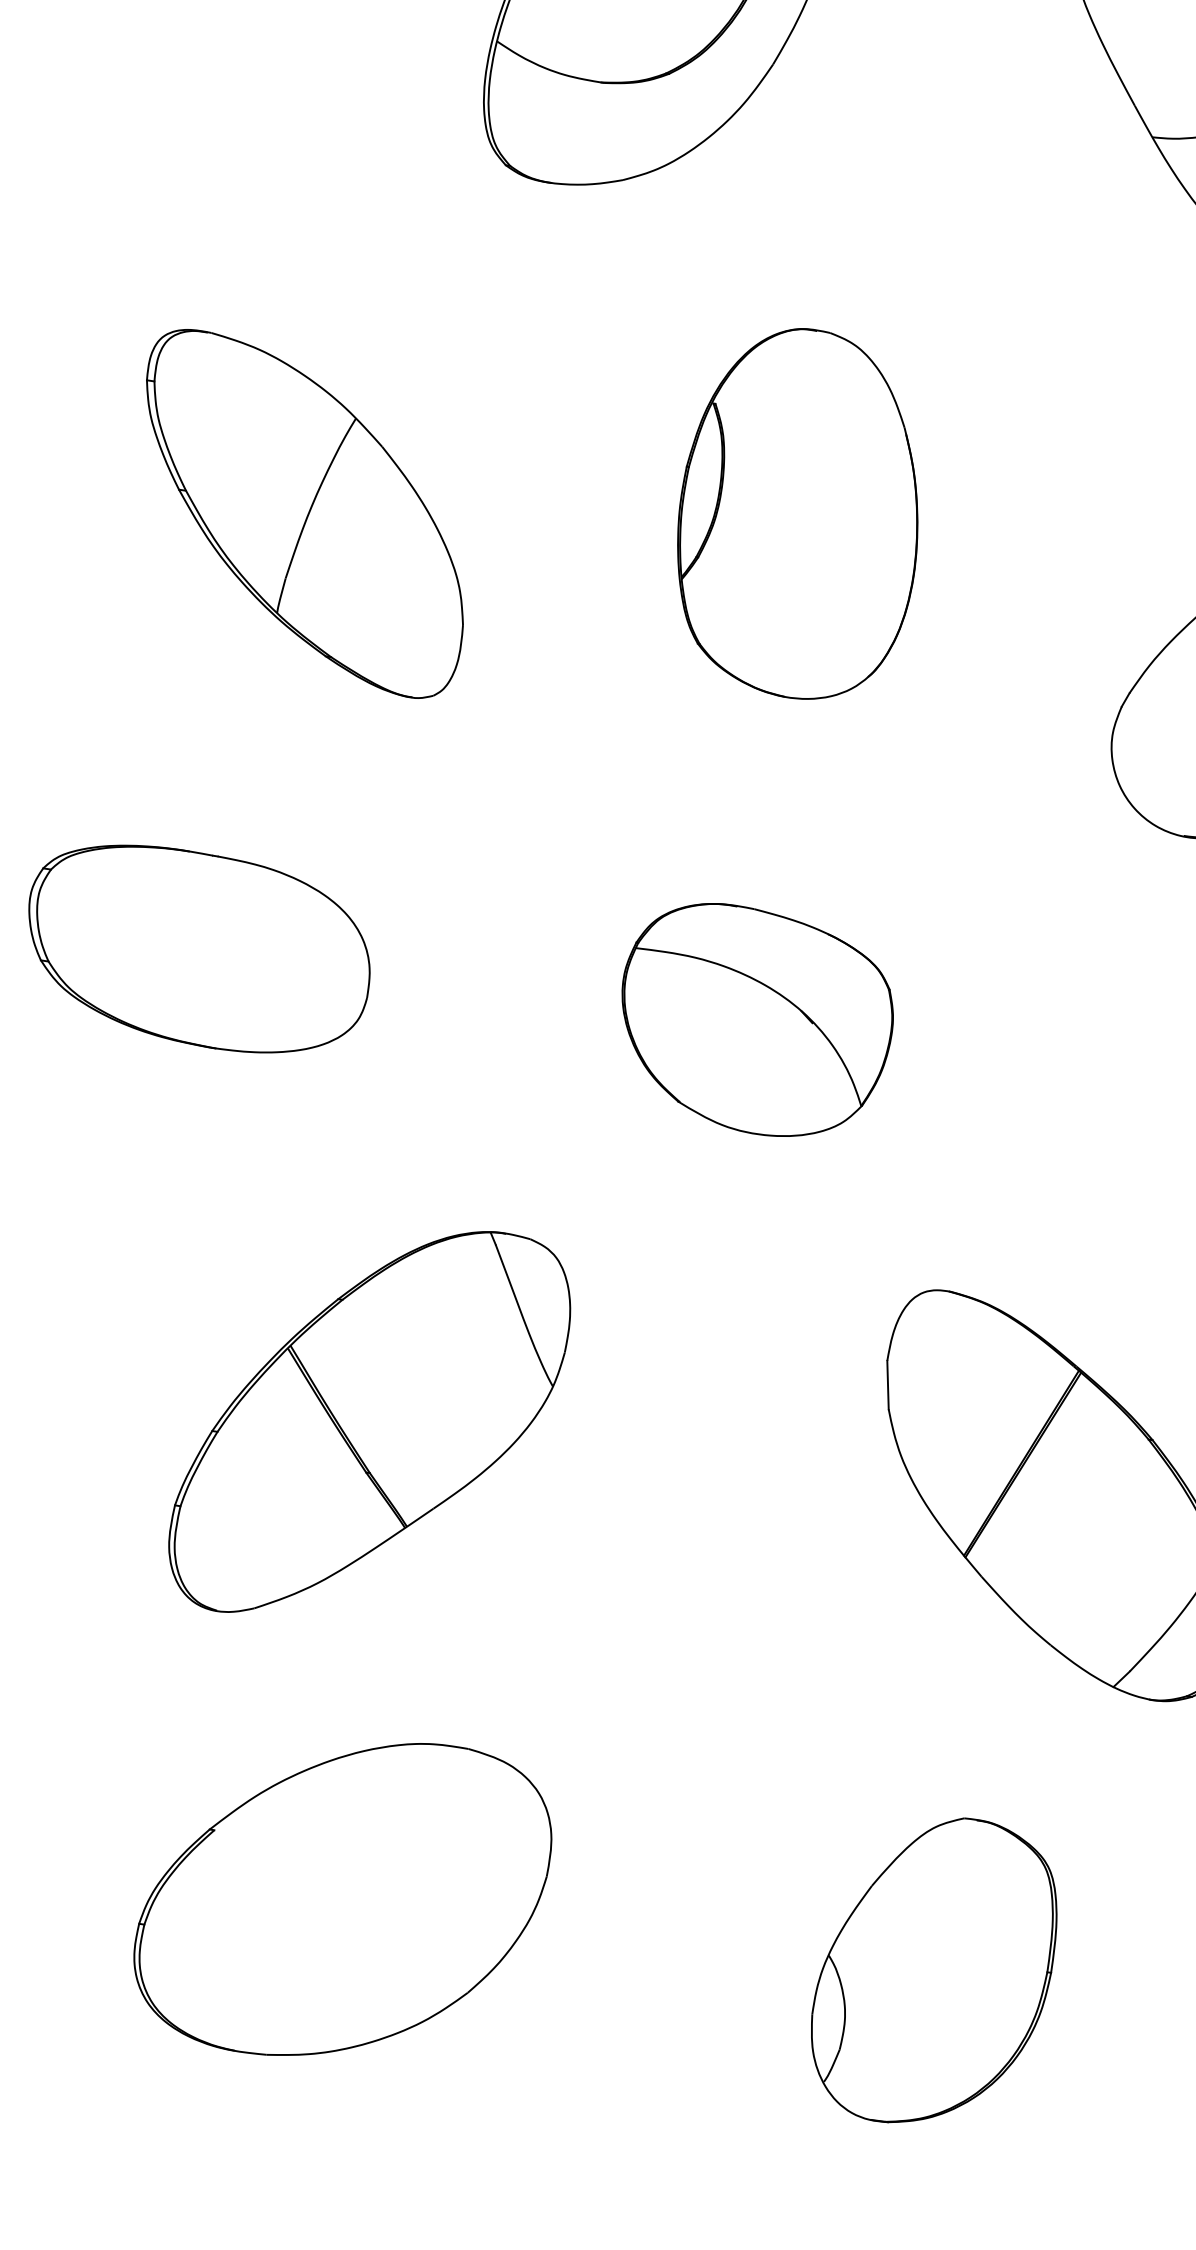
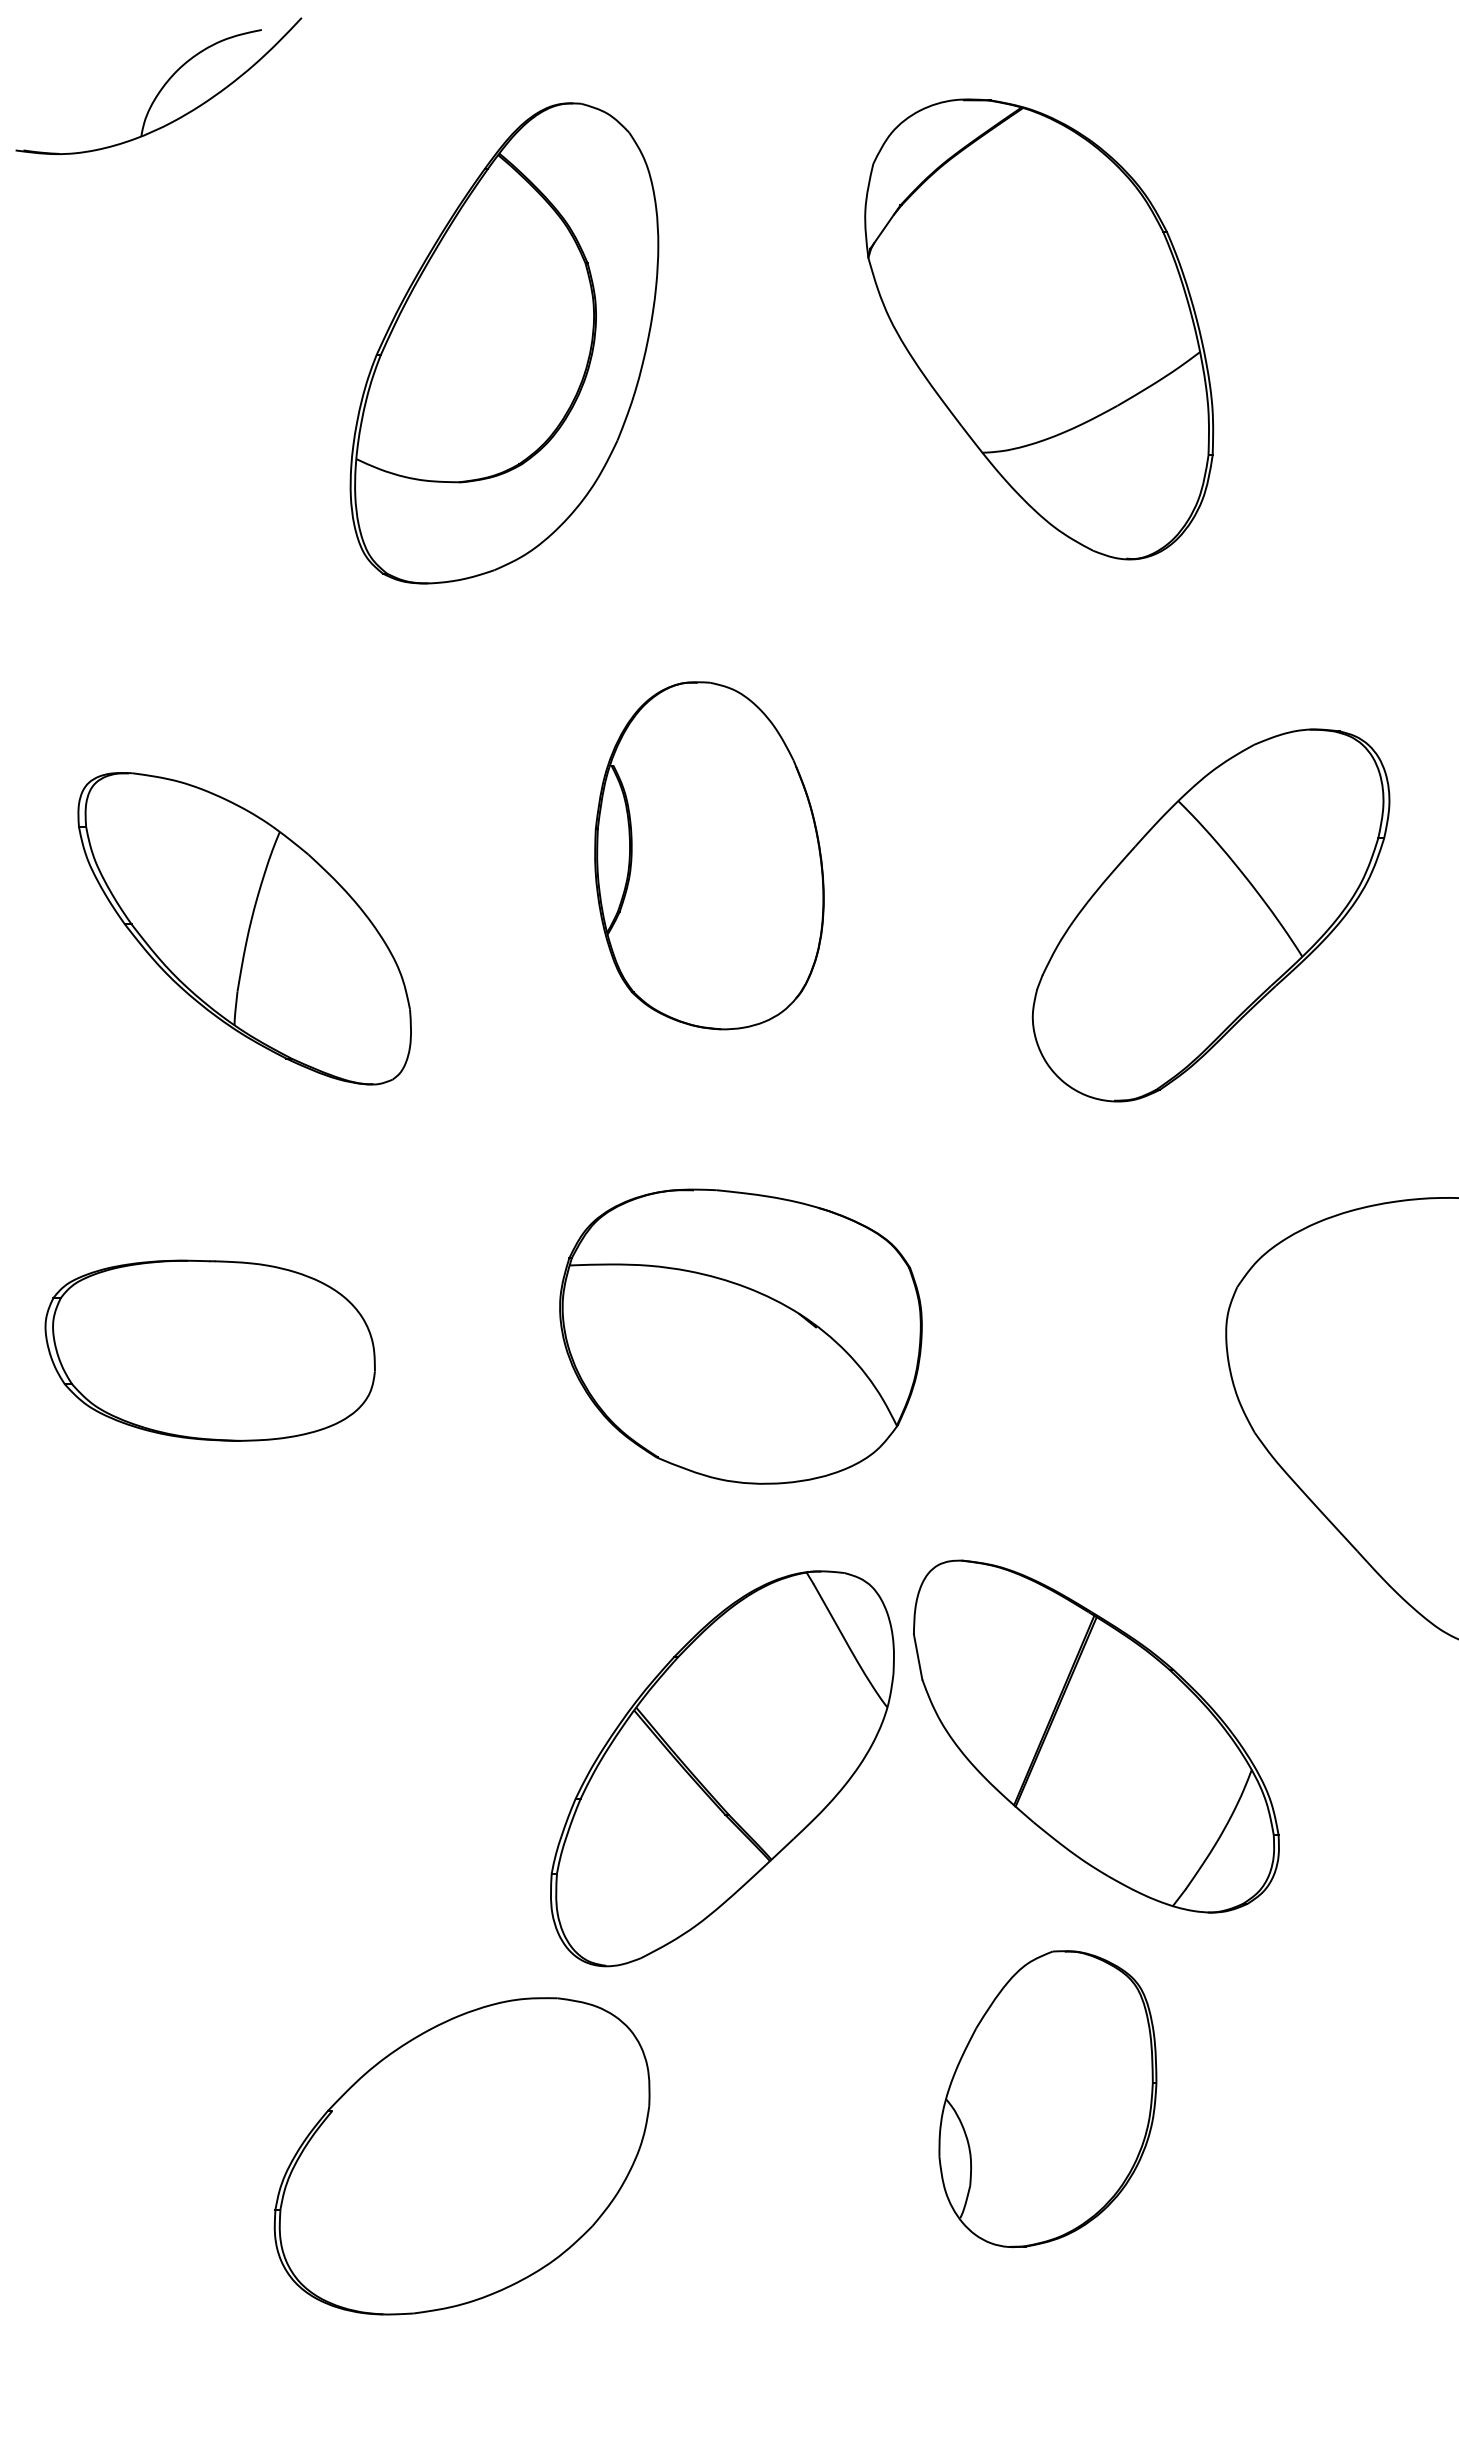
part: (754, 1021) -> (740, 1336), size x1.4
part: (370, 1423) -> (722, 1768), moved
part: (342, 1898) -> (461, 2156), moved
part: (934, 1971) -> (1047, 2098), moved

